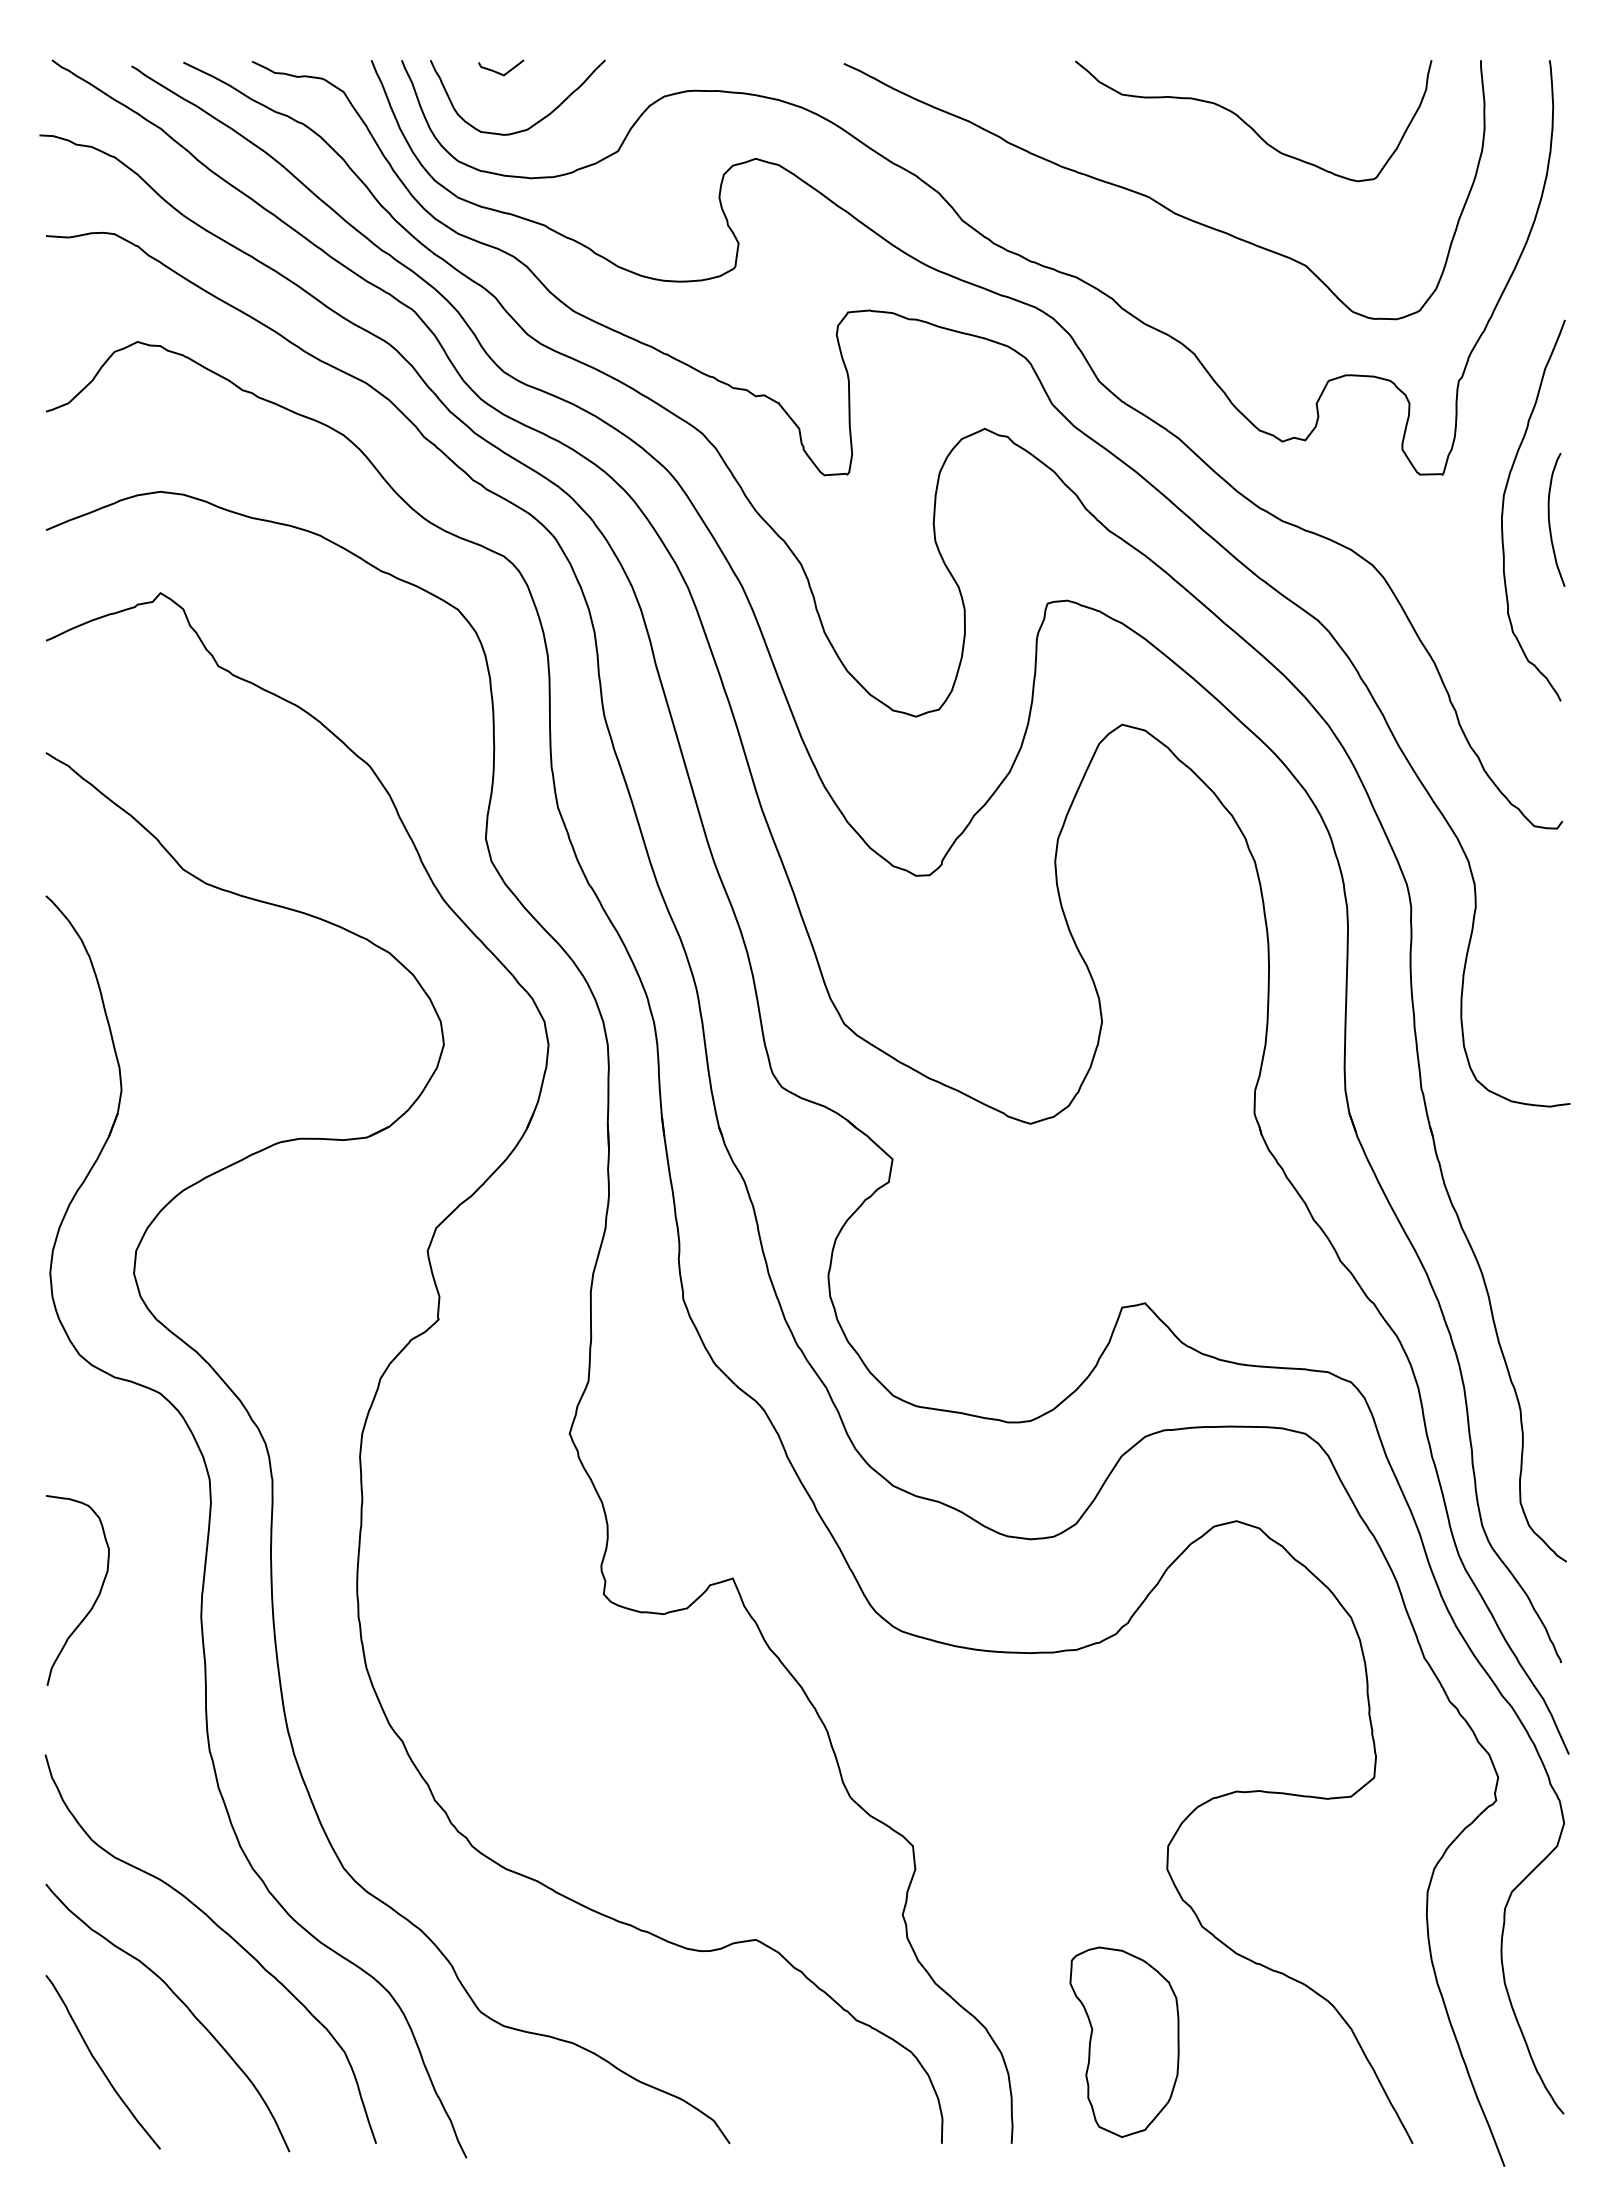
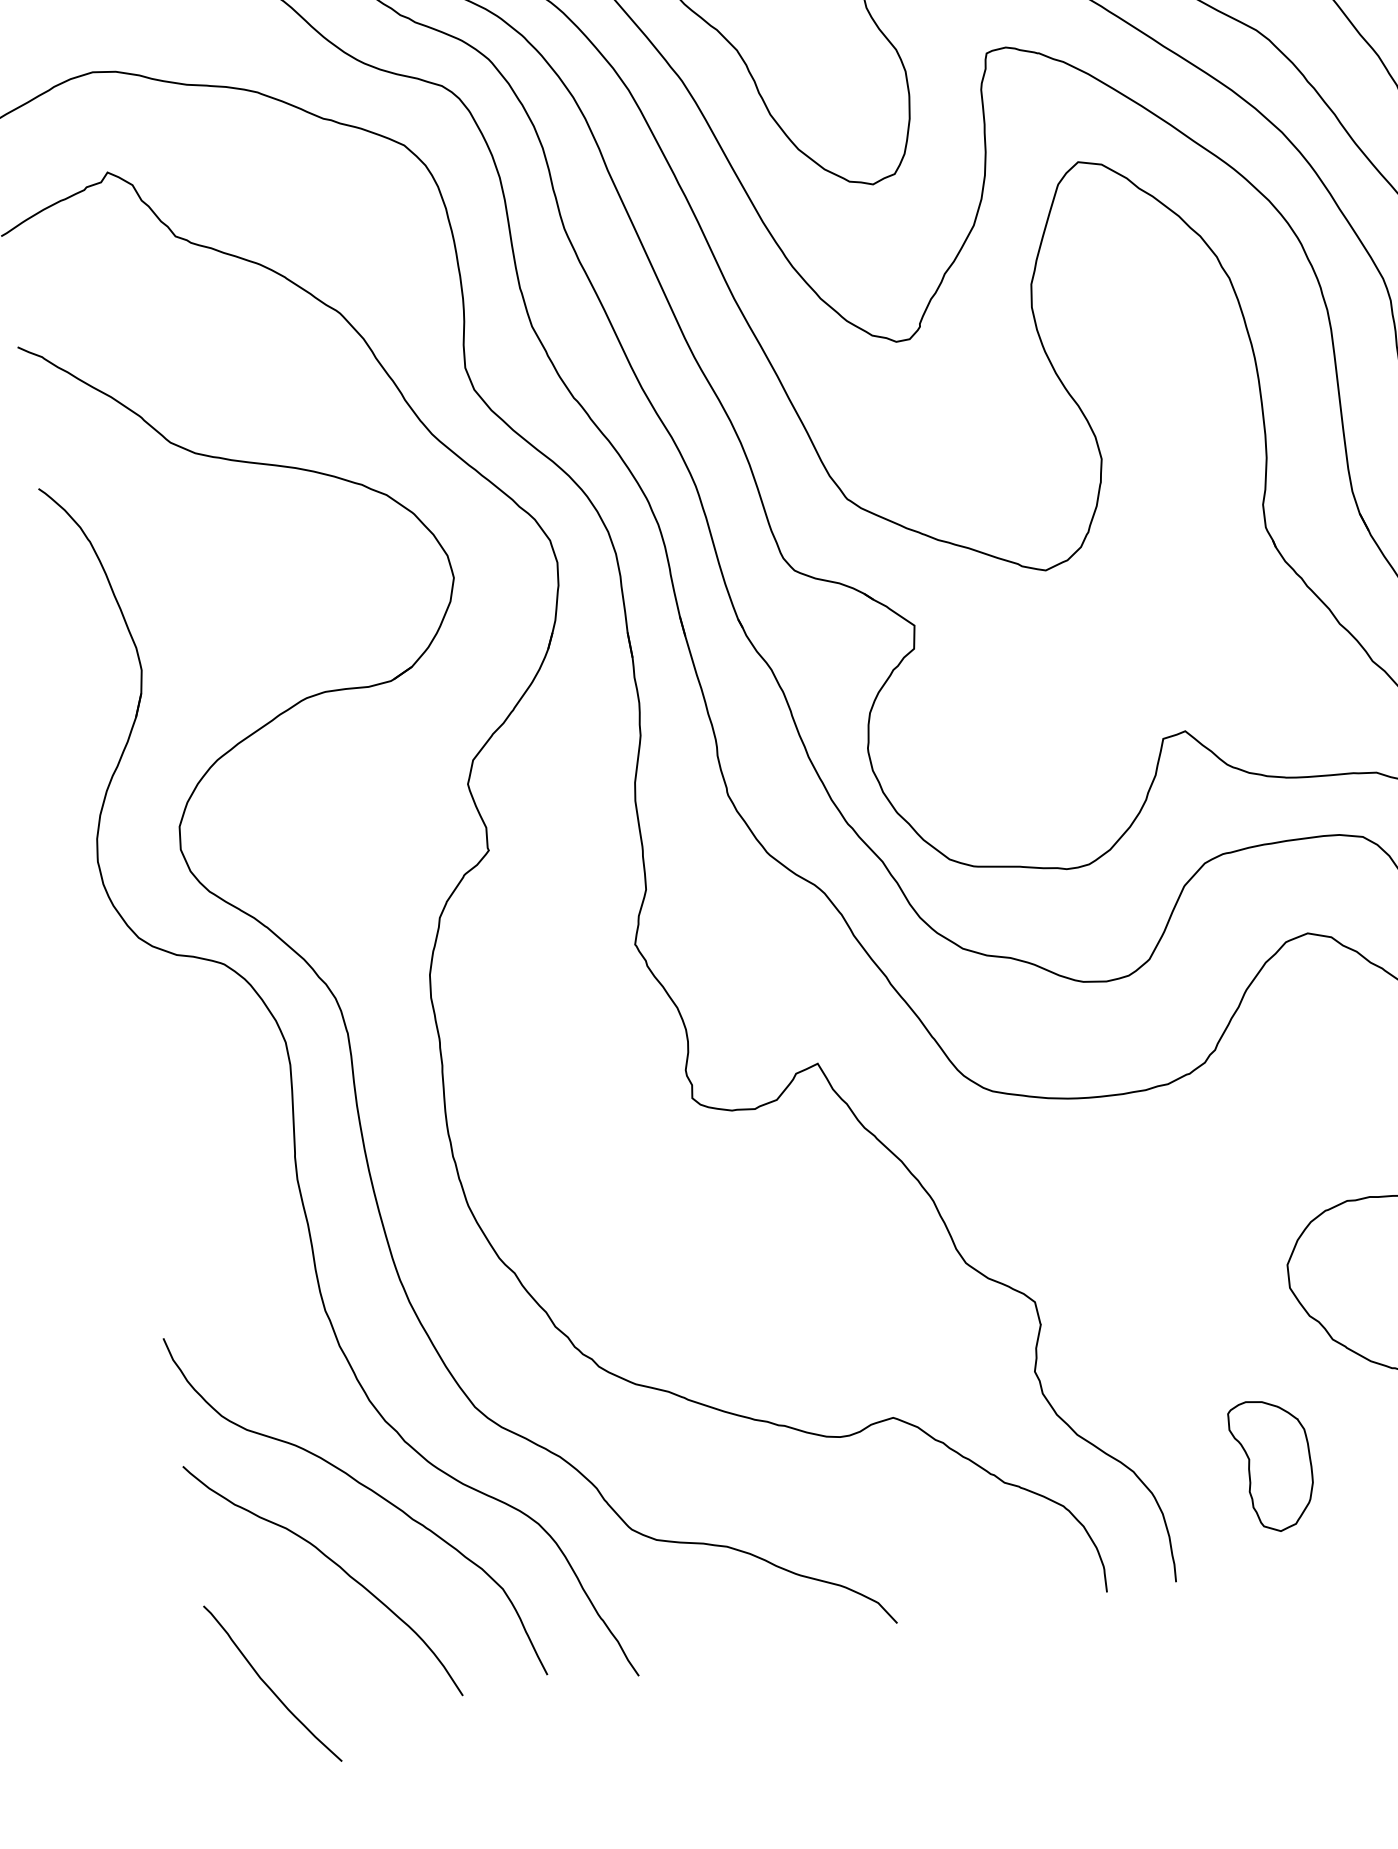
curve: (95, 1599) -> (190, 1177), removed
part: (1124, 2041) -> (1272, 1464), size x0.7
curve: (99, 2064) -> (269, 1686), moved

